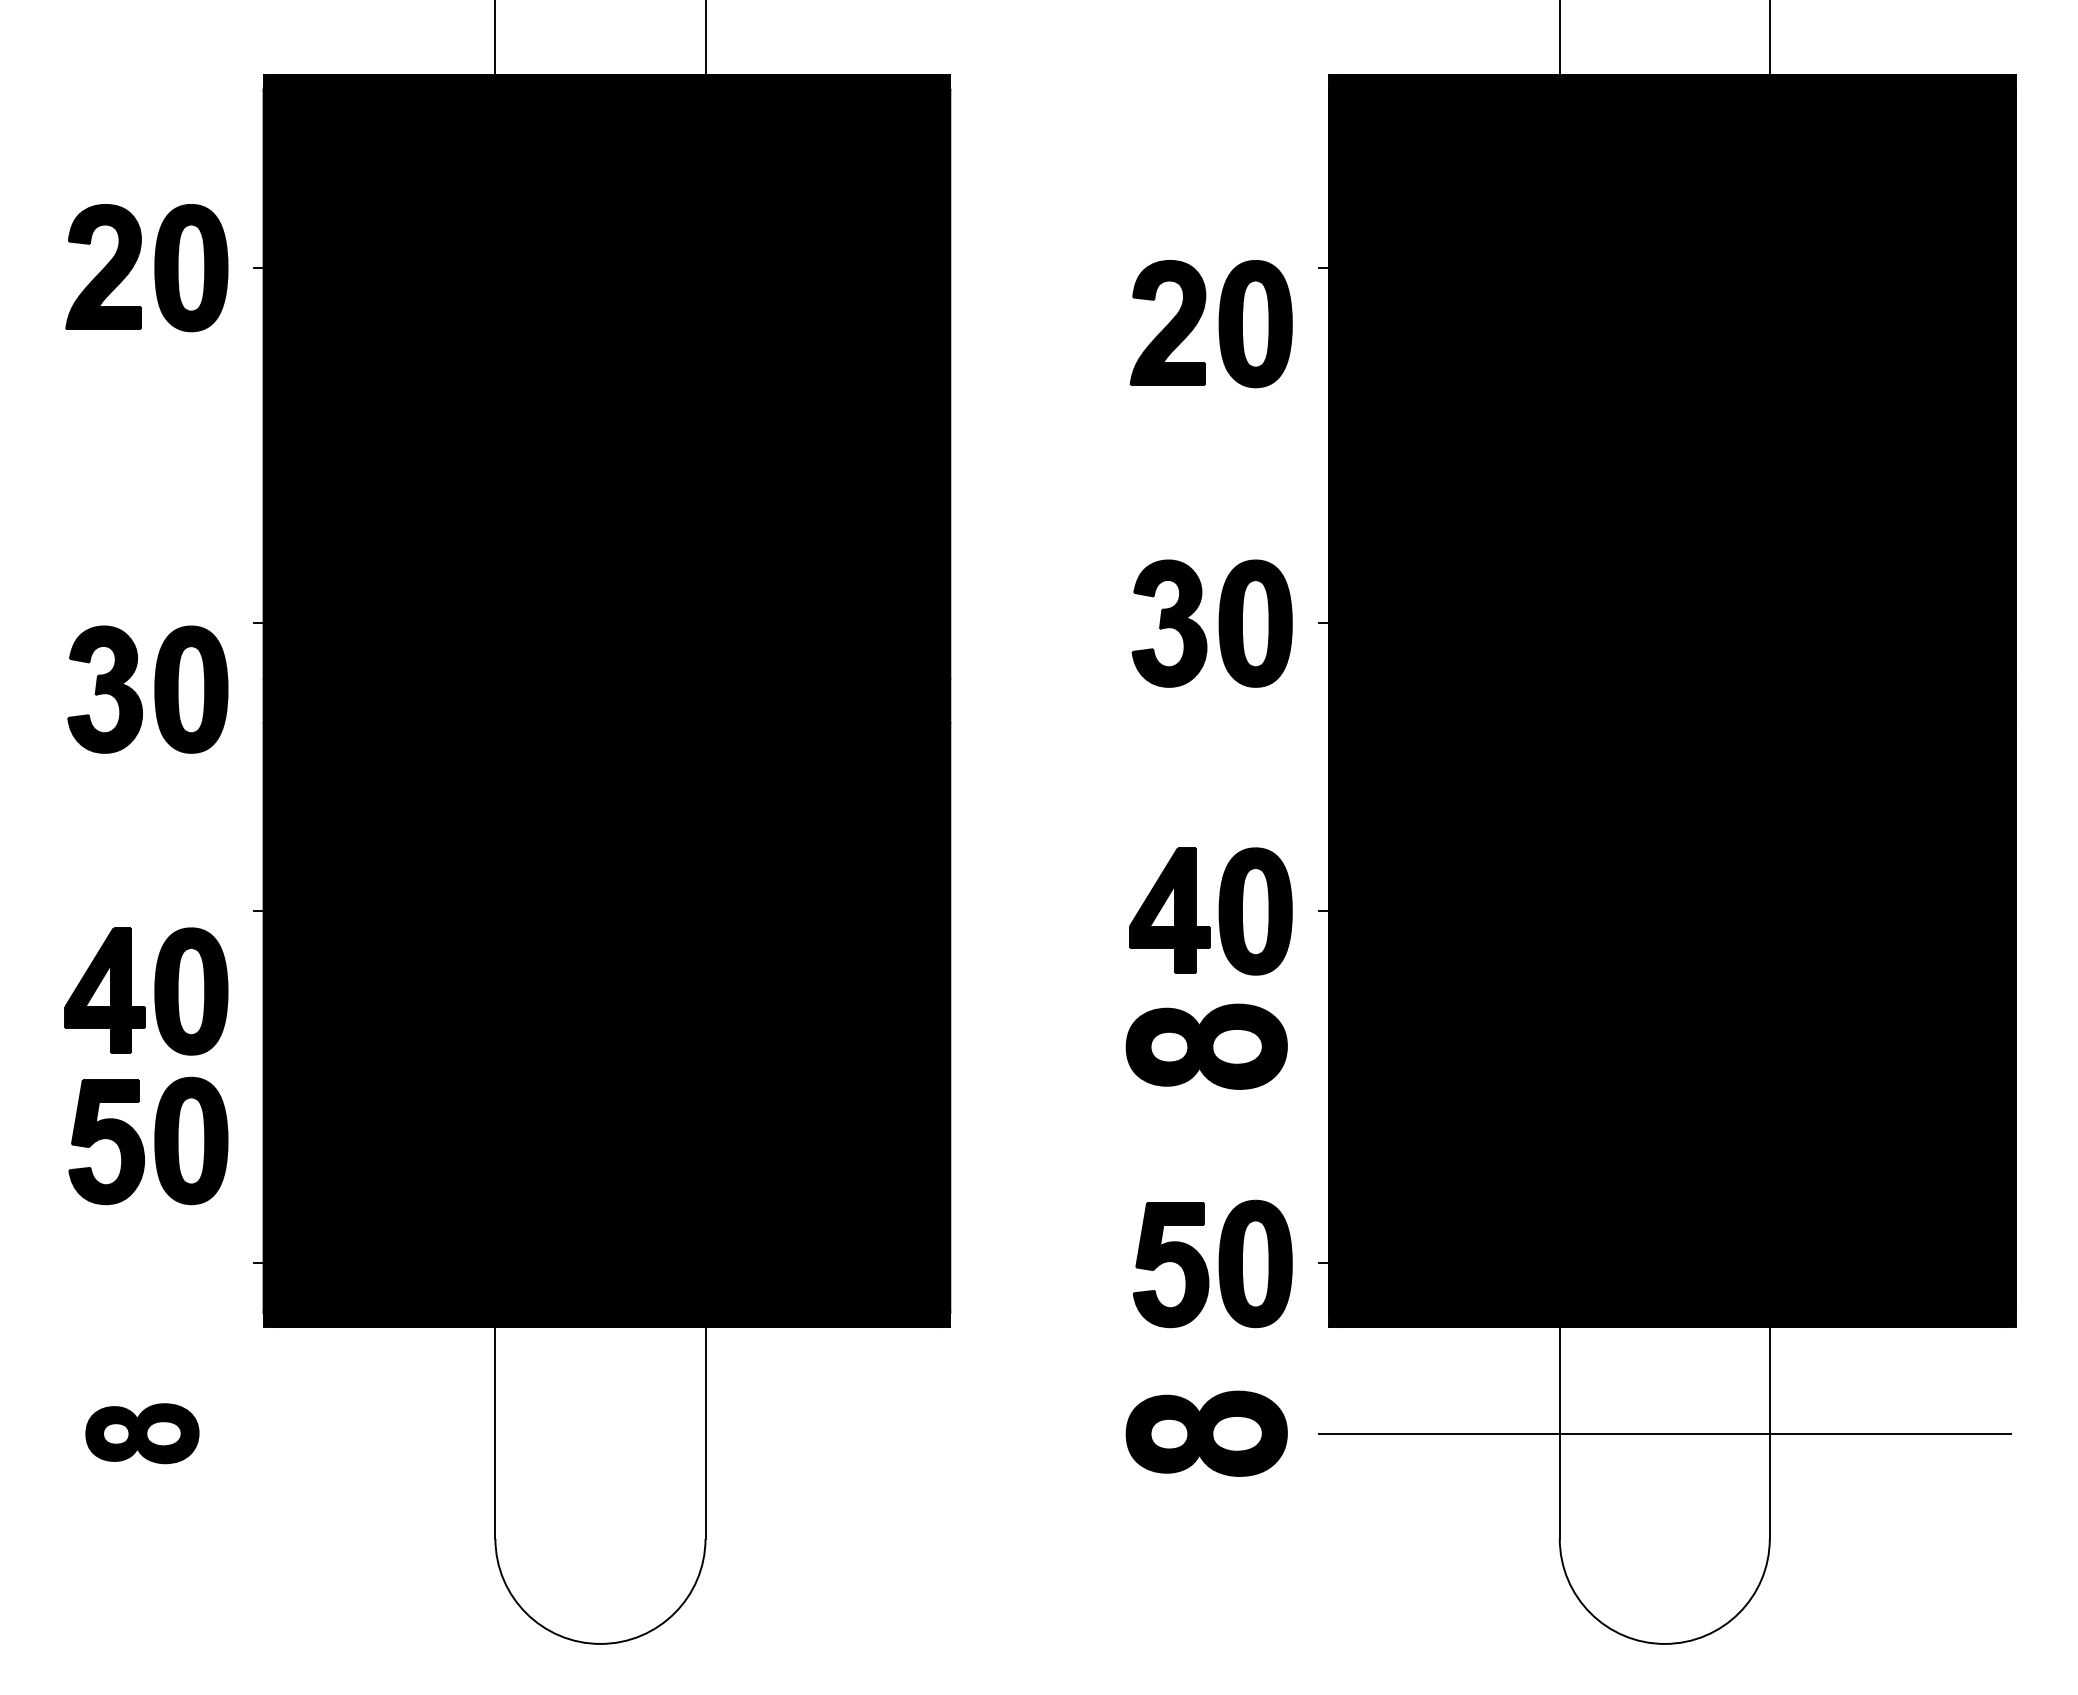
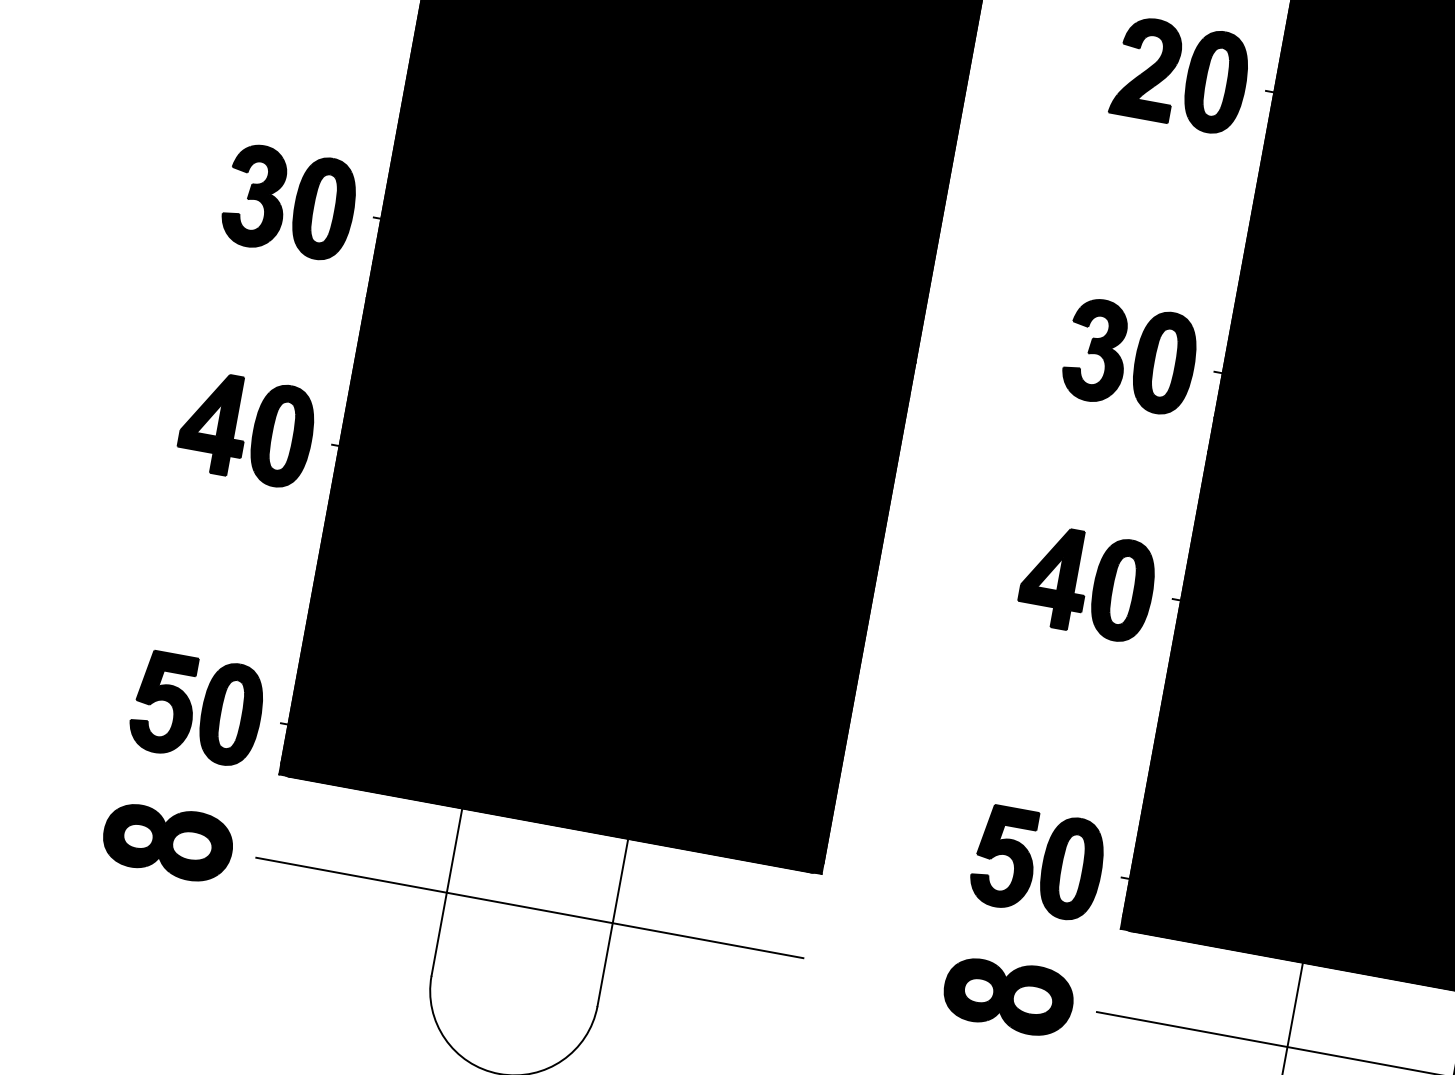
part: (1218, 324) -> (1186, 77), moved
part: (154, 689) -> (295, 203), moved
part: (154, 991) -> (253, 430), moved
part: (1206, 1046) -> (1064, 689), removed
part: (148, 1140) -> (197, 707), moved
part: (142, 1433) -> (168, 841), size x1.43
line: (600, 1433) -> (529, 907), added

